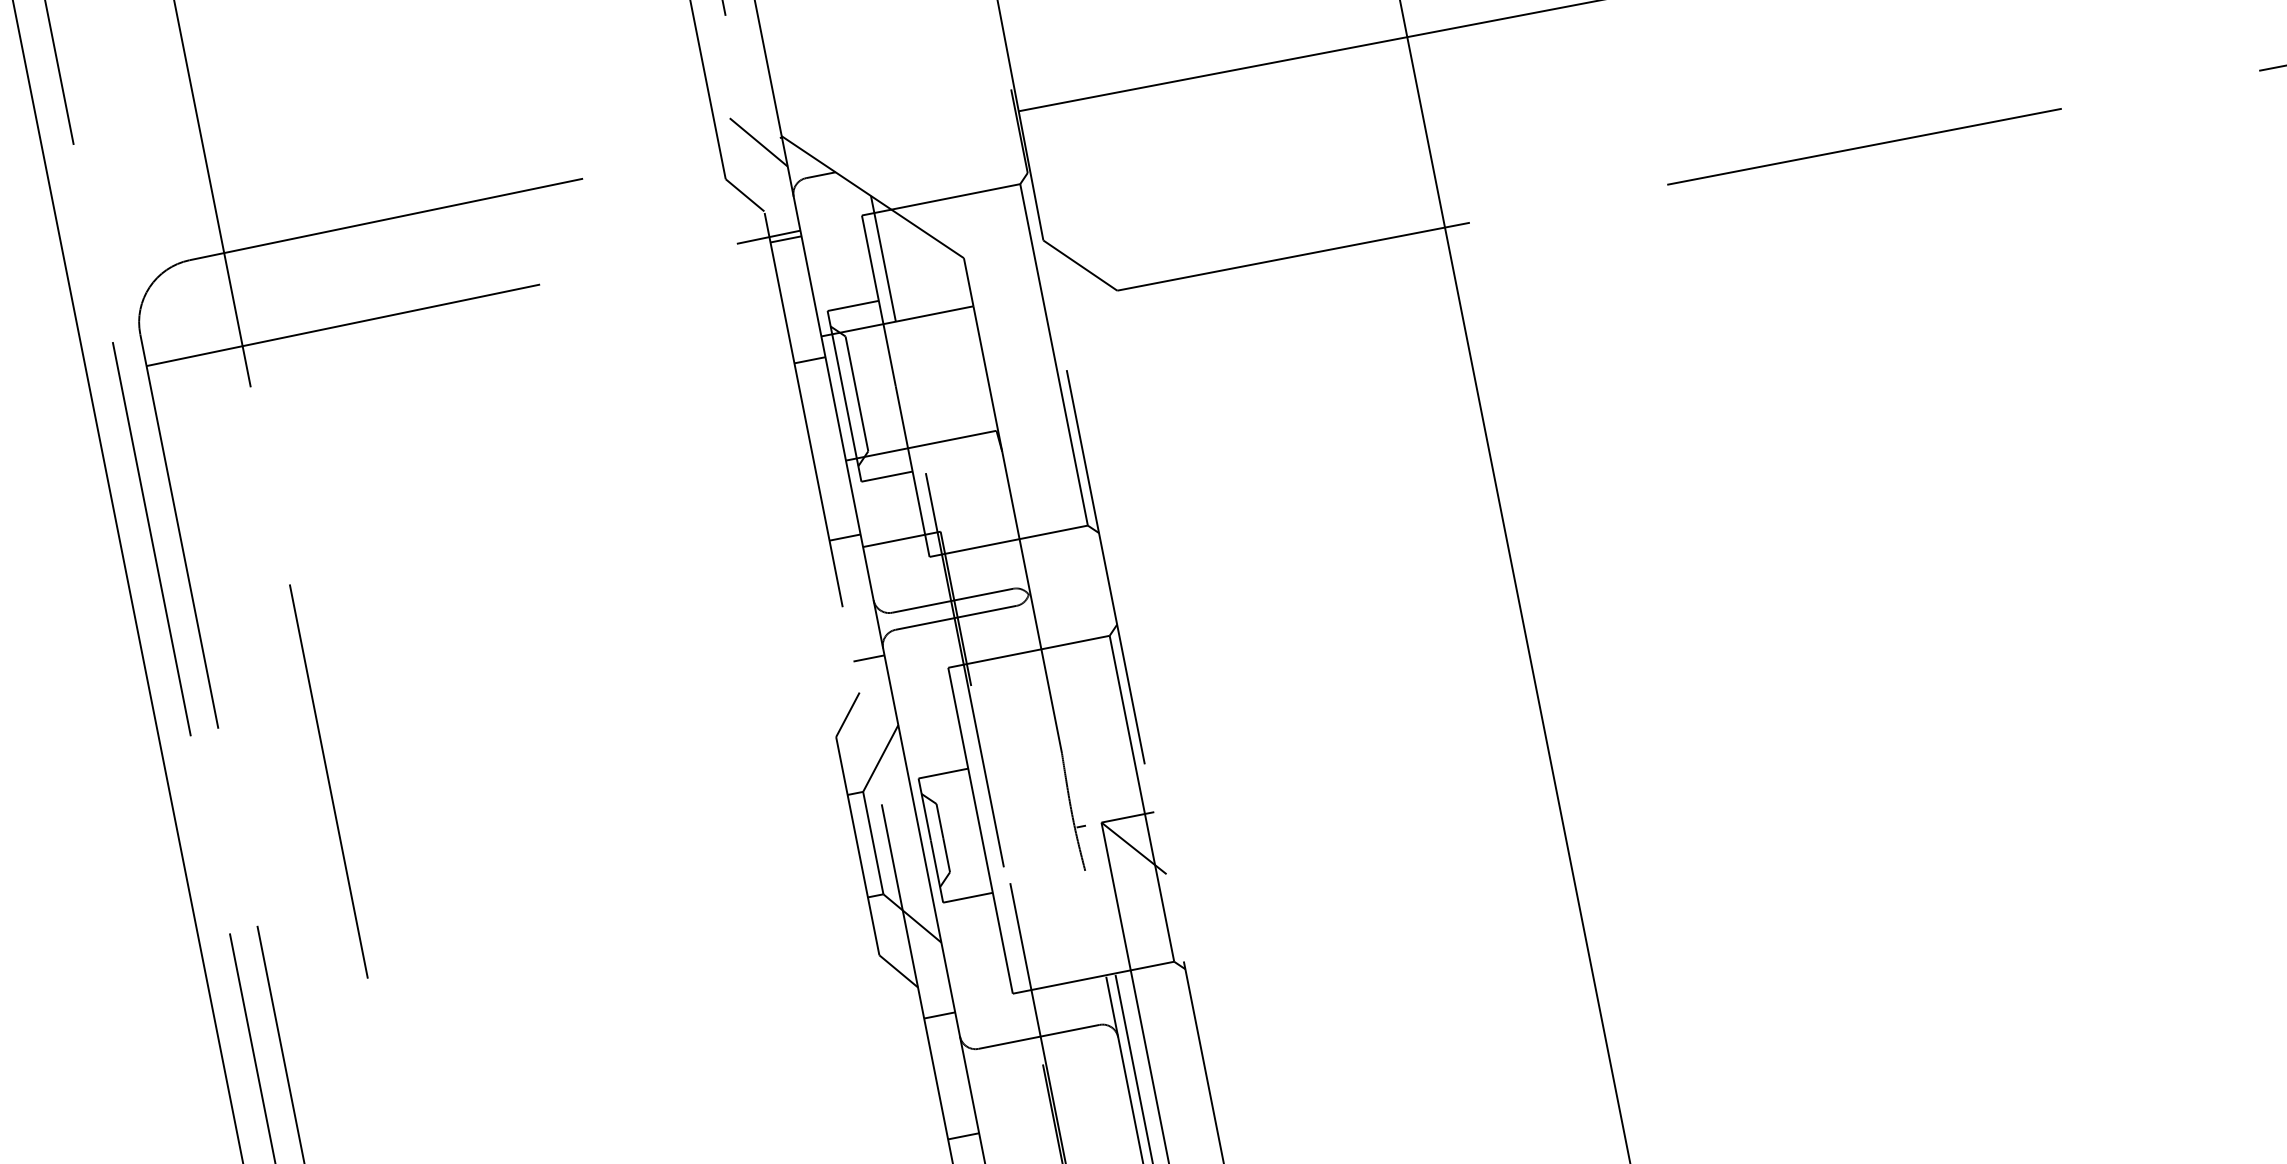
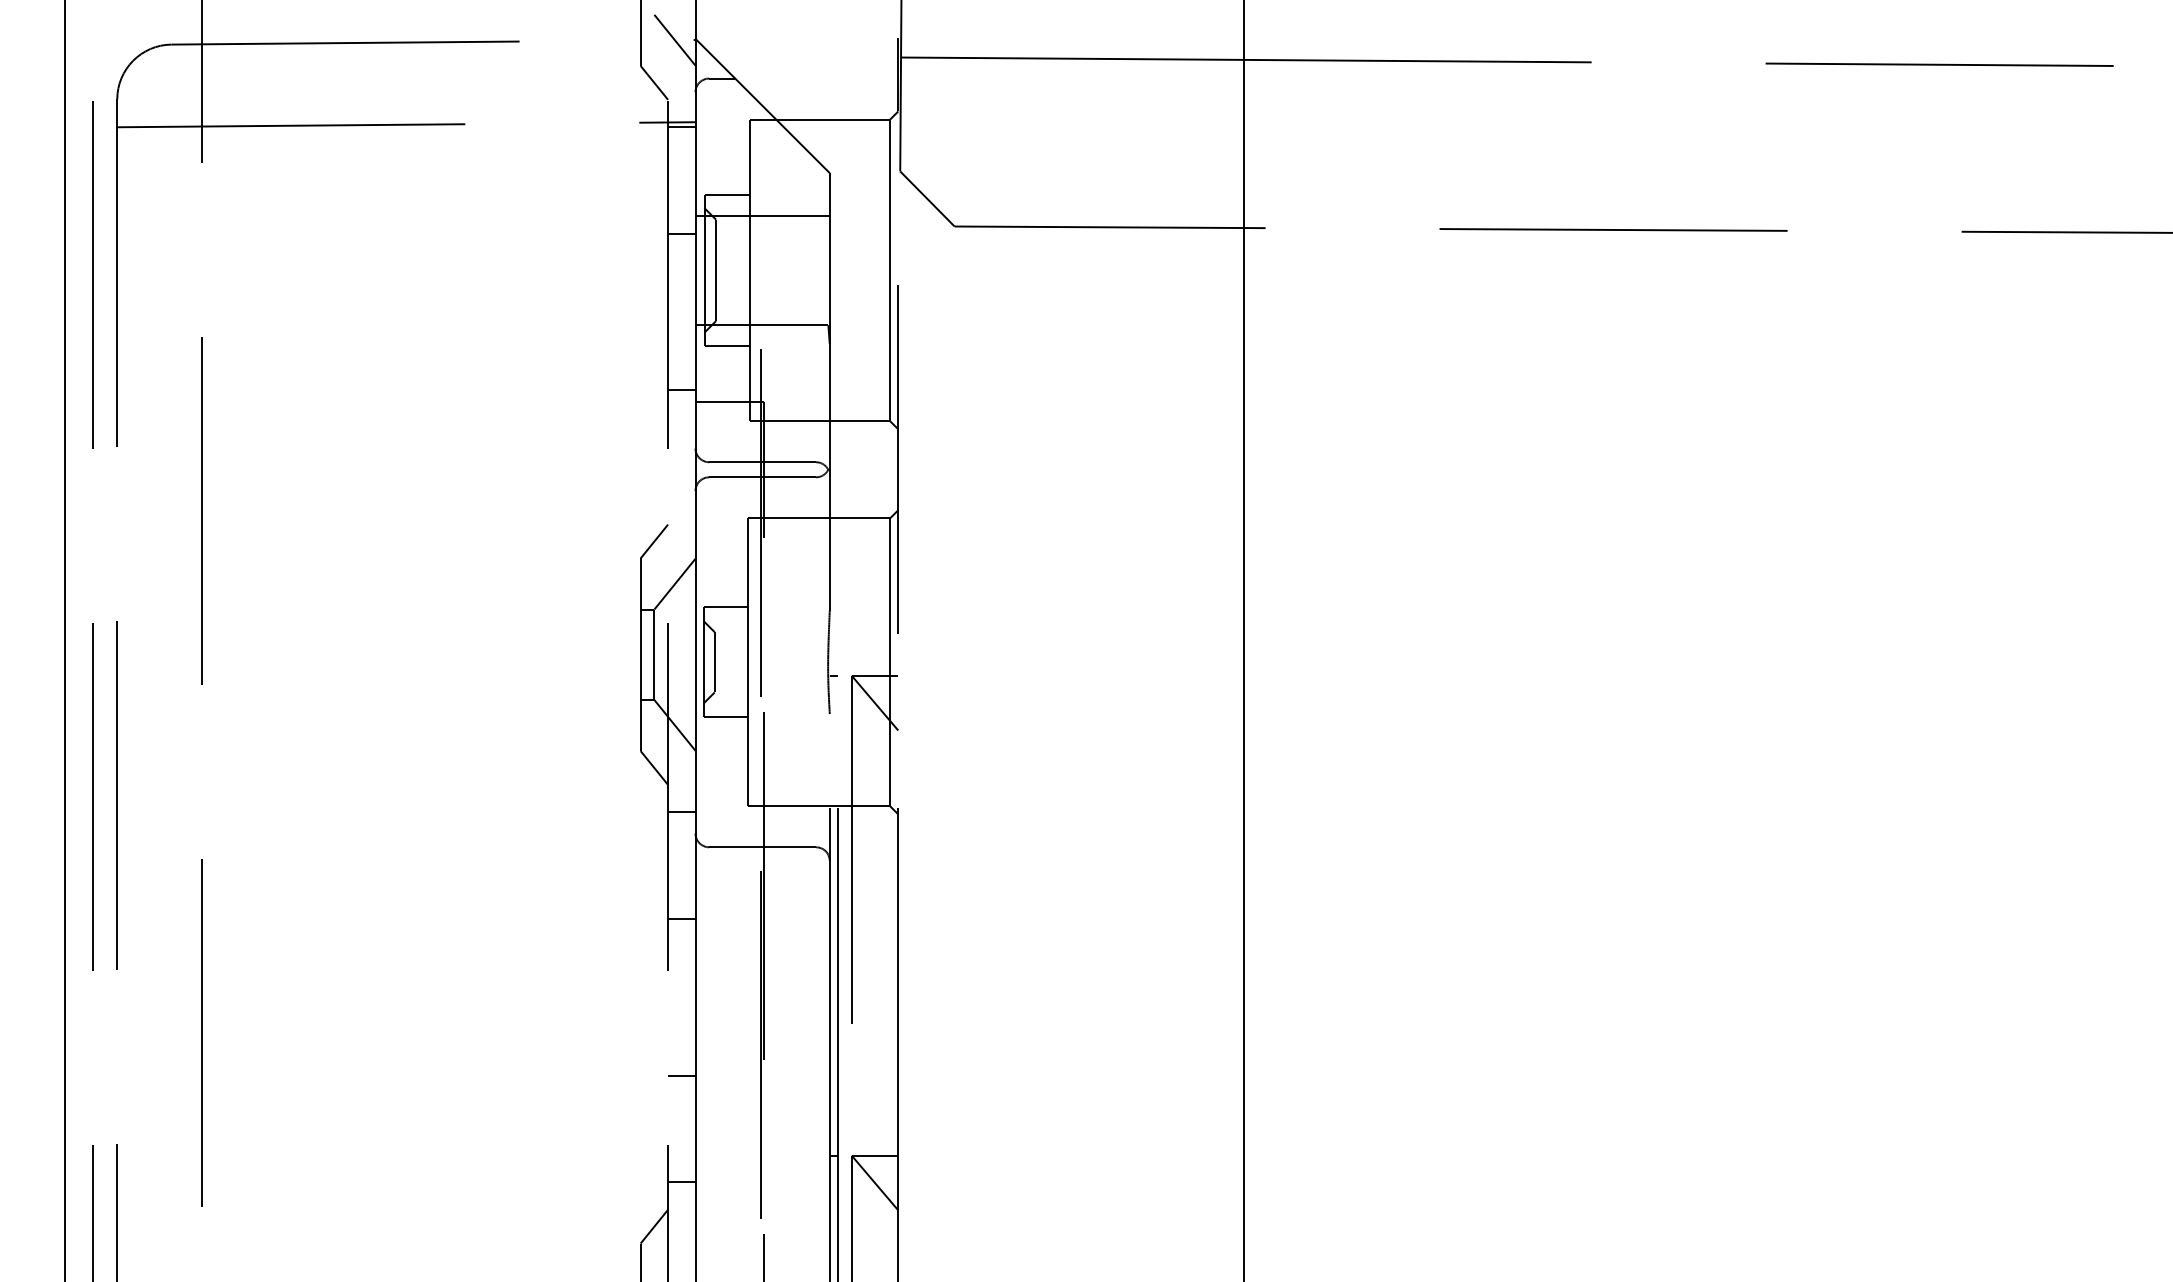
line: (883, 258) -> (761, 159), removed
line: (868, 658) -> (681, 497), removed

